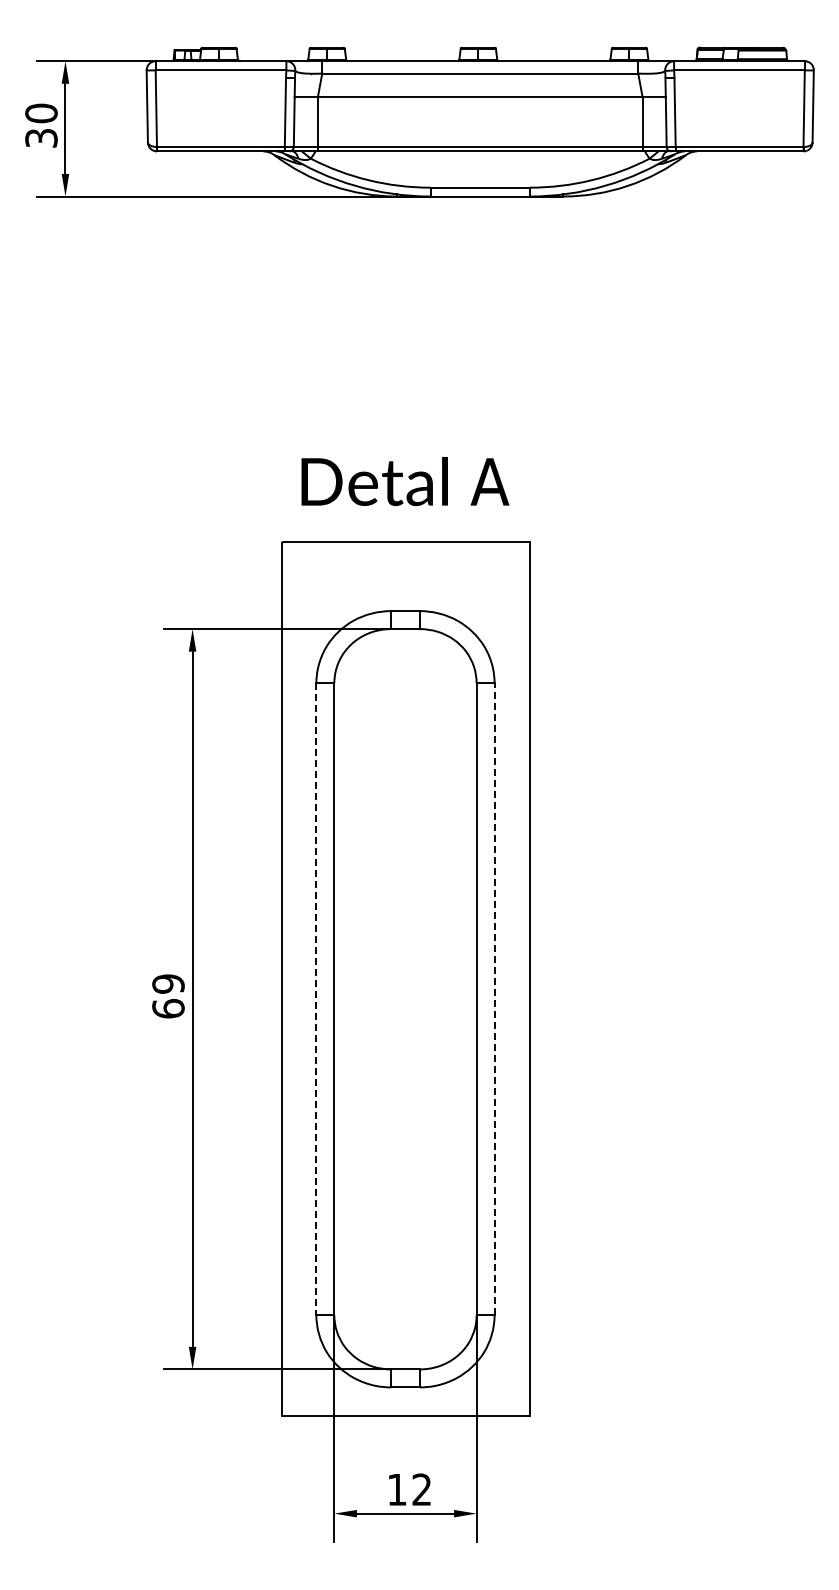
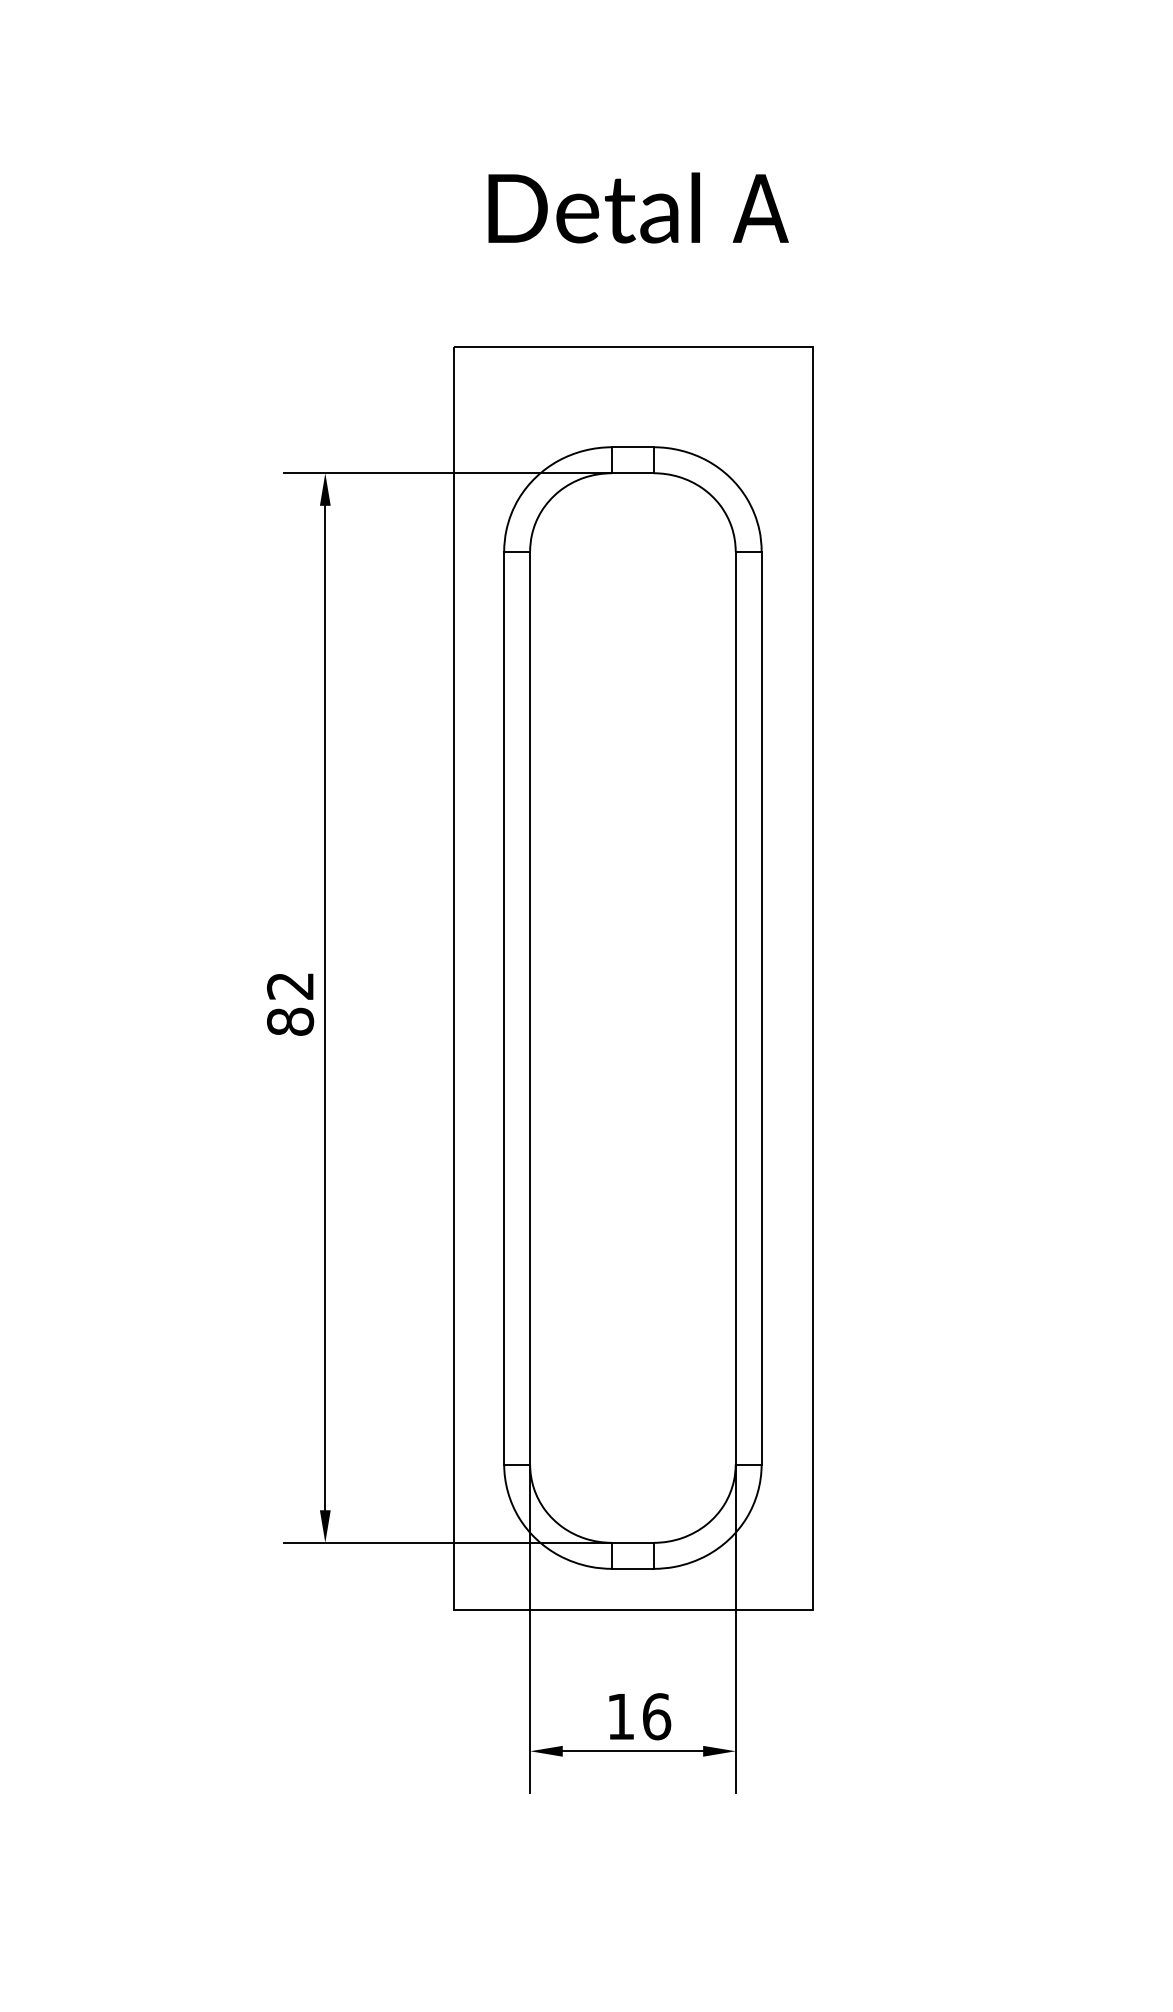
text: (405, 481) -> (638, 207), moved
text: (168, 996) -> (290, 1004), 69 -> 82
line: (316, 999) -> (504, 1008), dashed -> solid
line: (494, 999) -> (761, 1008), dashed -> solid
text: (421, 1489) -> (656, 1716), 12 -> 16

